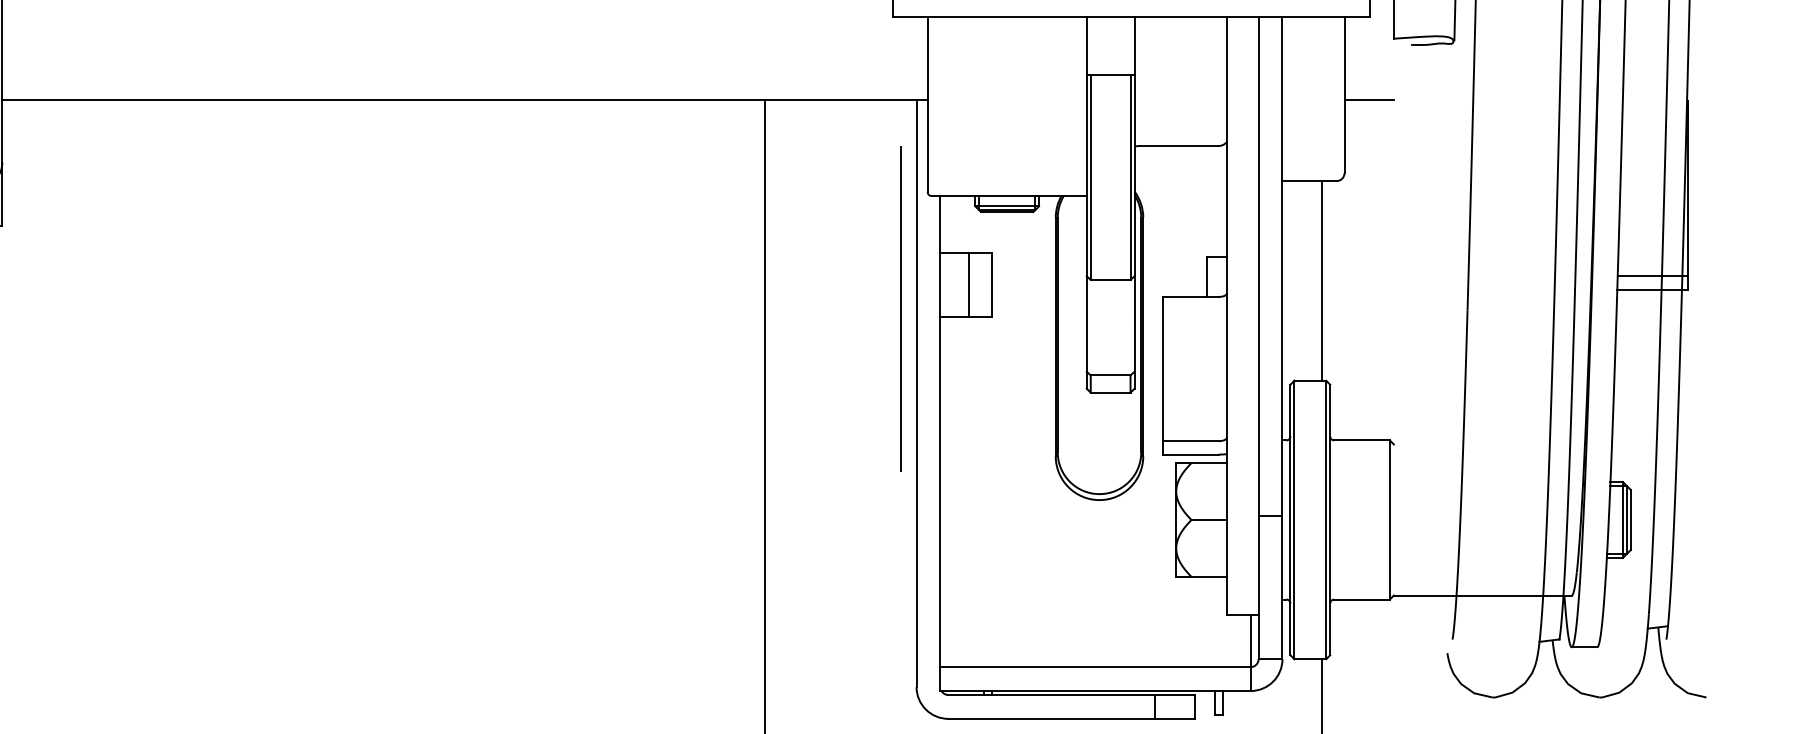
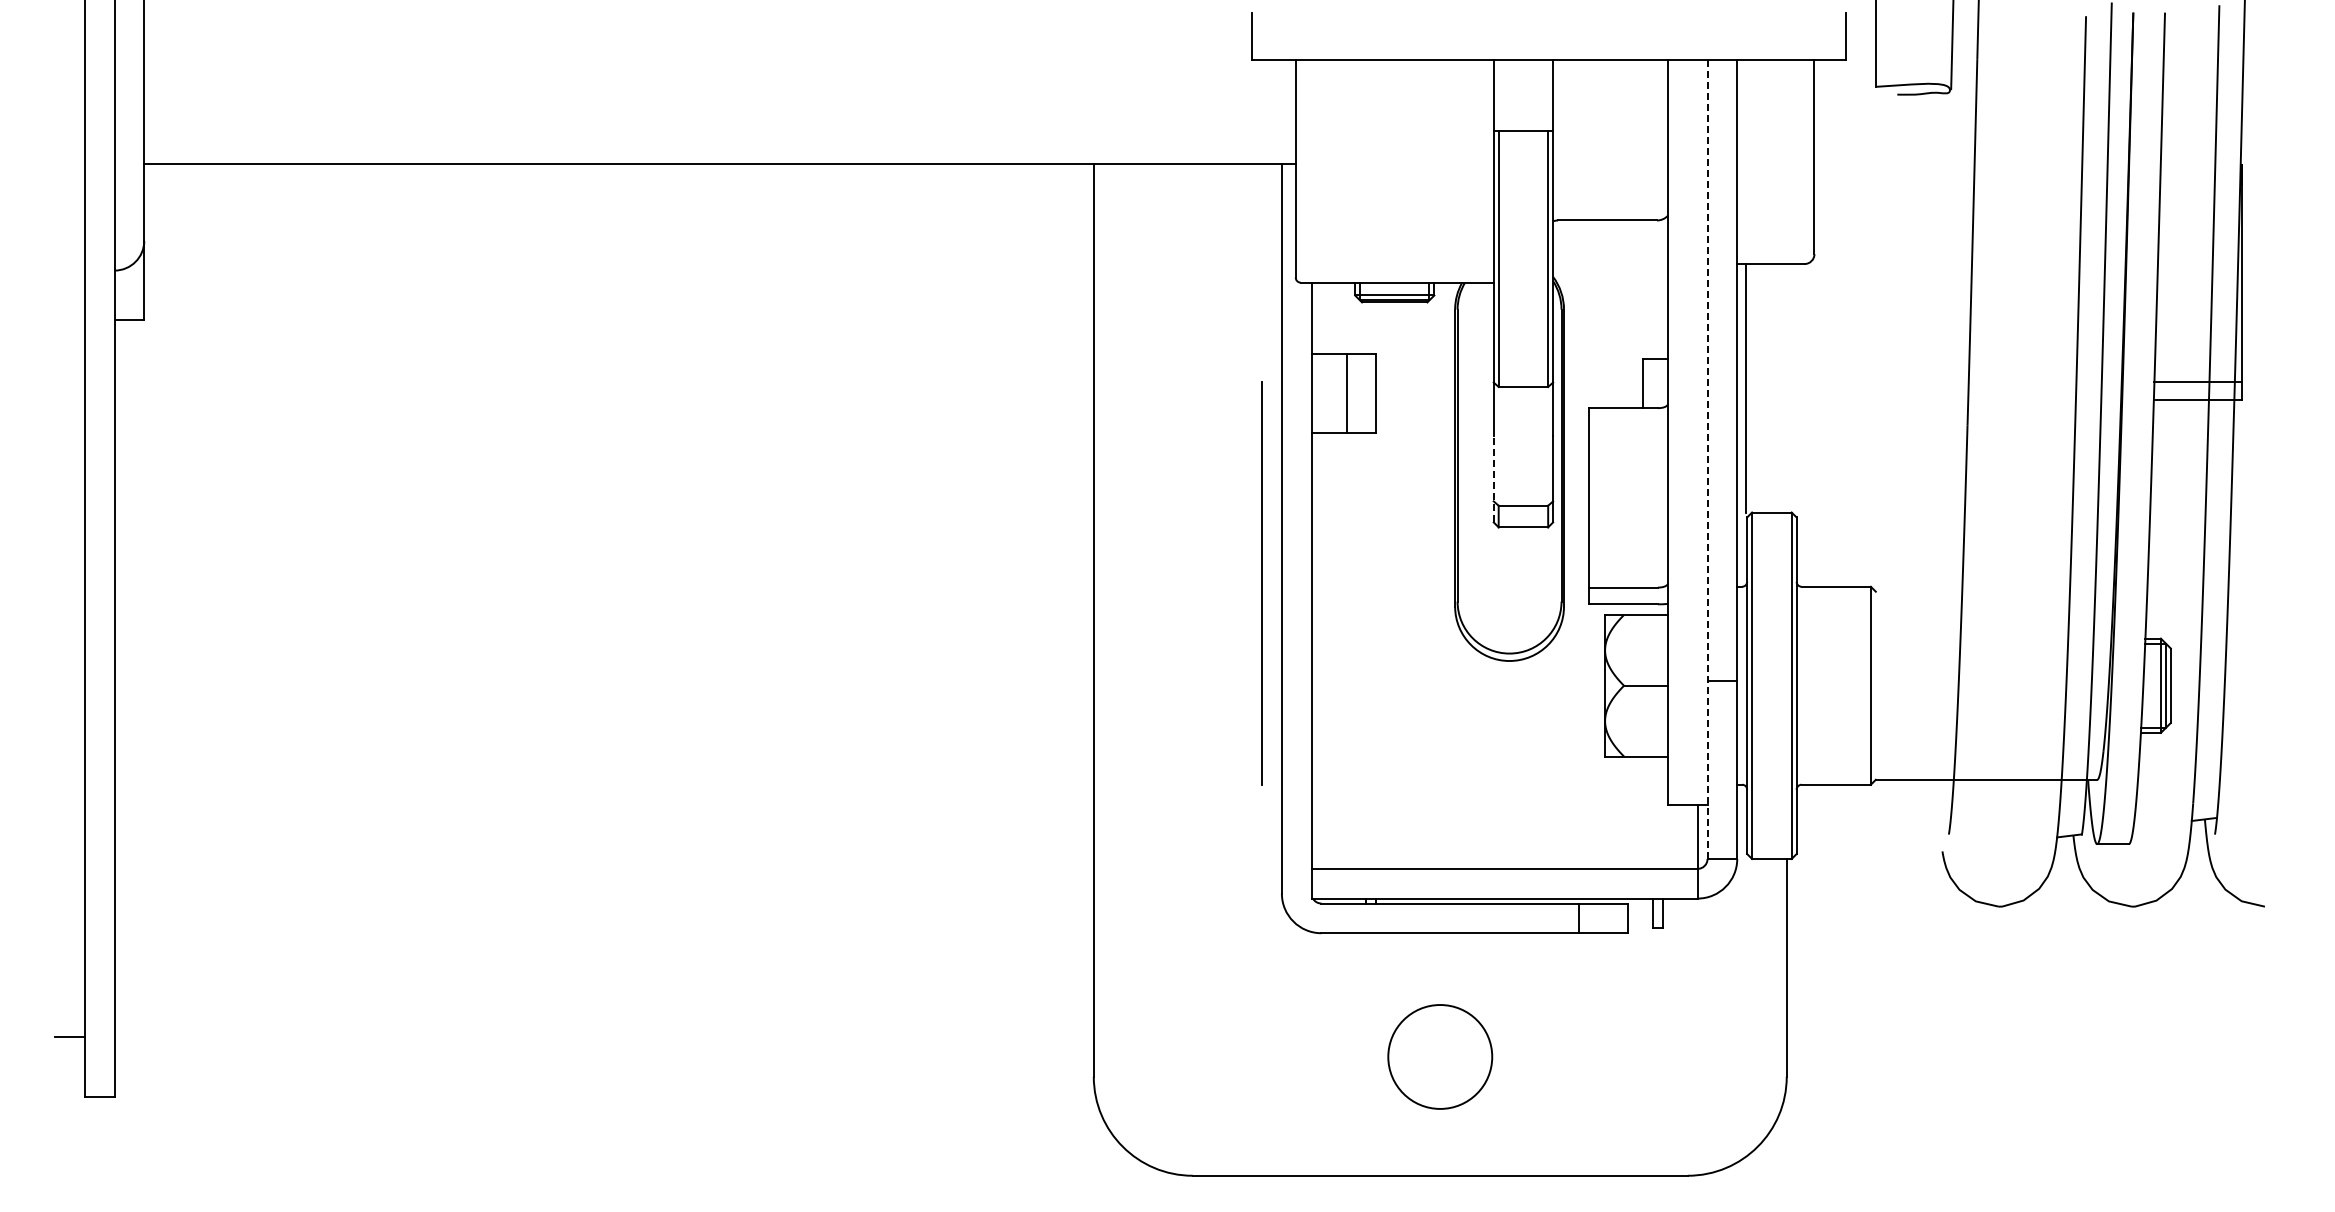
line: (1368, 100) -> (1844, 163), removed
line: (1322, 281) -> (1745, 388), moved
line: (900, 309) -> (1261, 583), moved
line: (1258, 338) -> (1707, 459), solid -> dashed
line: (1086, 353) -> (1493, 478), solid -> dashed

